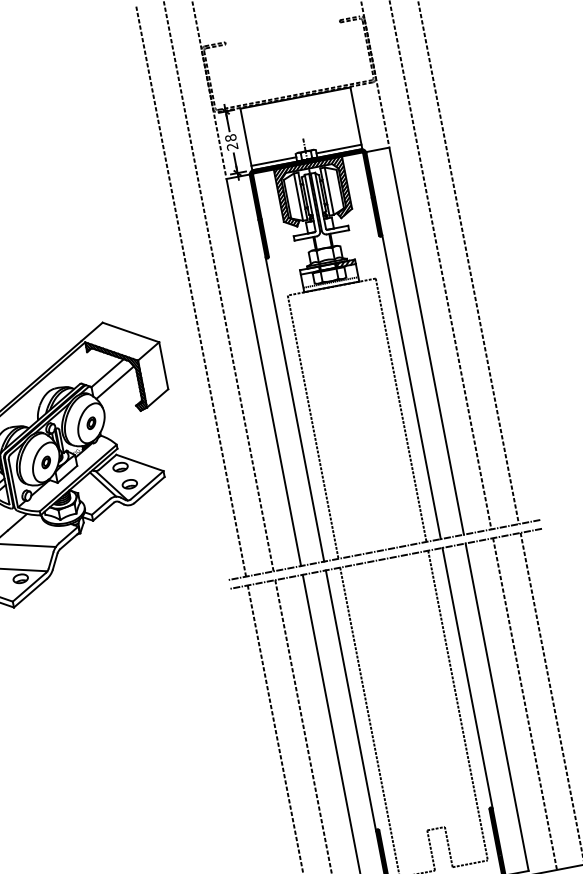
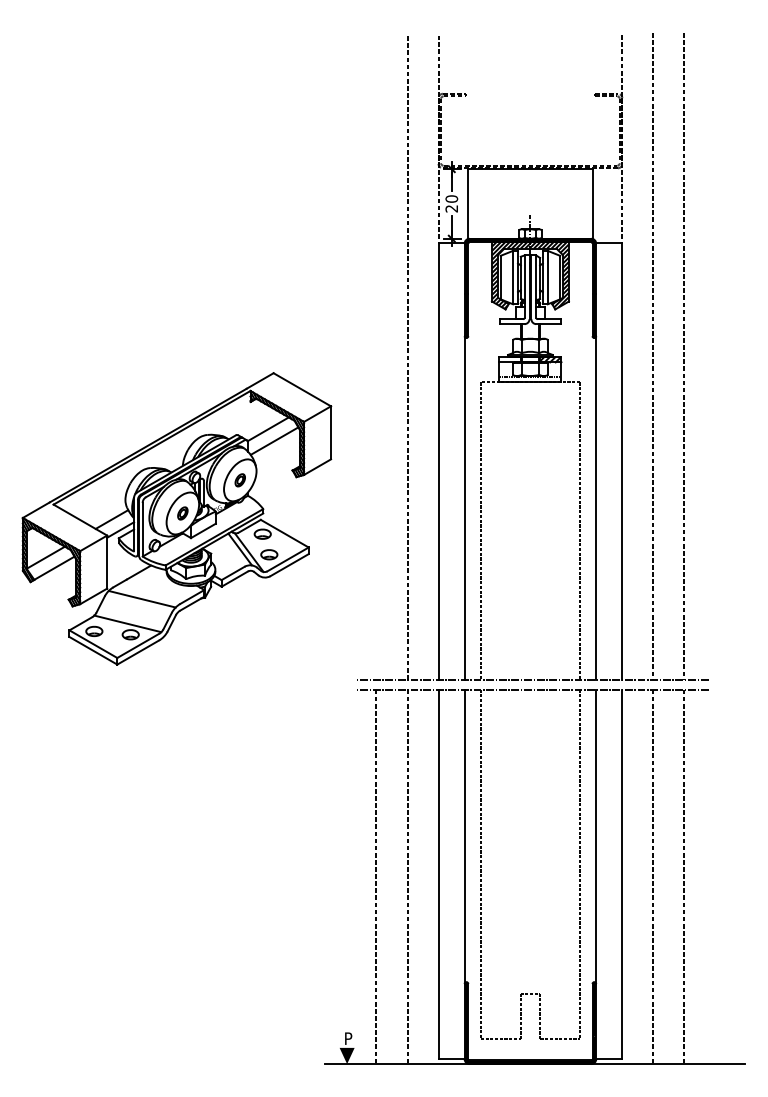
text: (230, 137) -> (451, 198), 28 -> 20
line: (338, 148) -> (566, 233), removed
line: (273, 161) -> (493, 233), removed
line: (191, 291) -> (376, 357), removed

